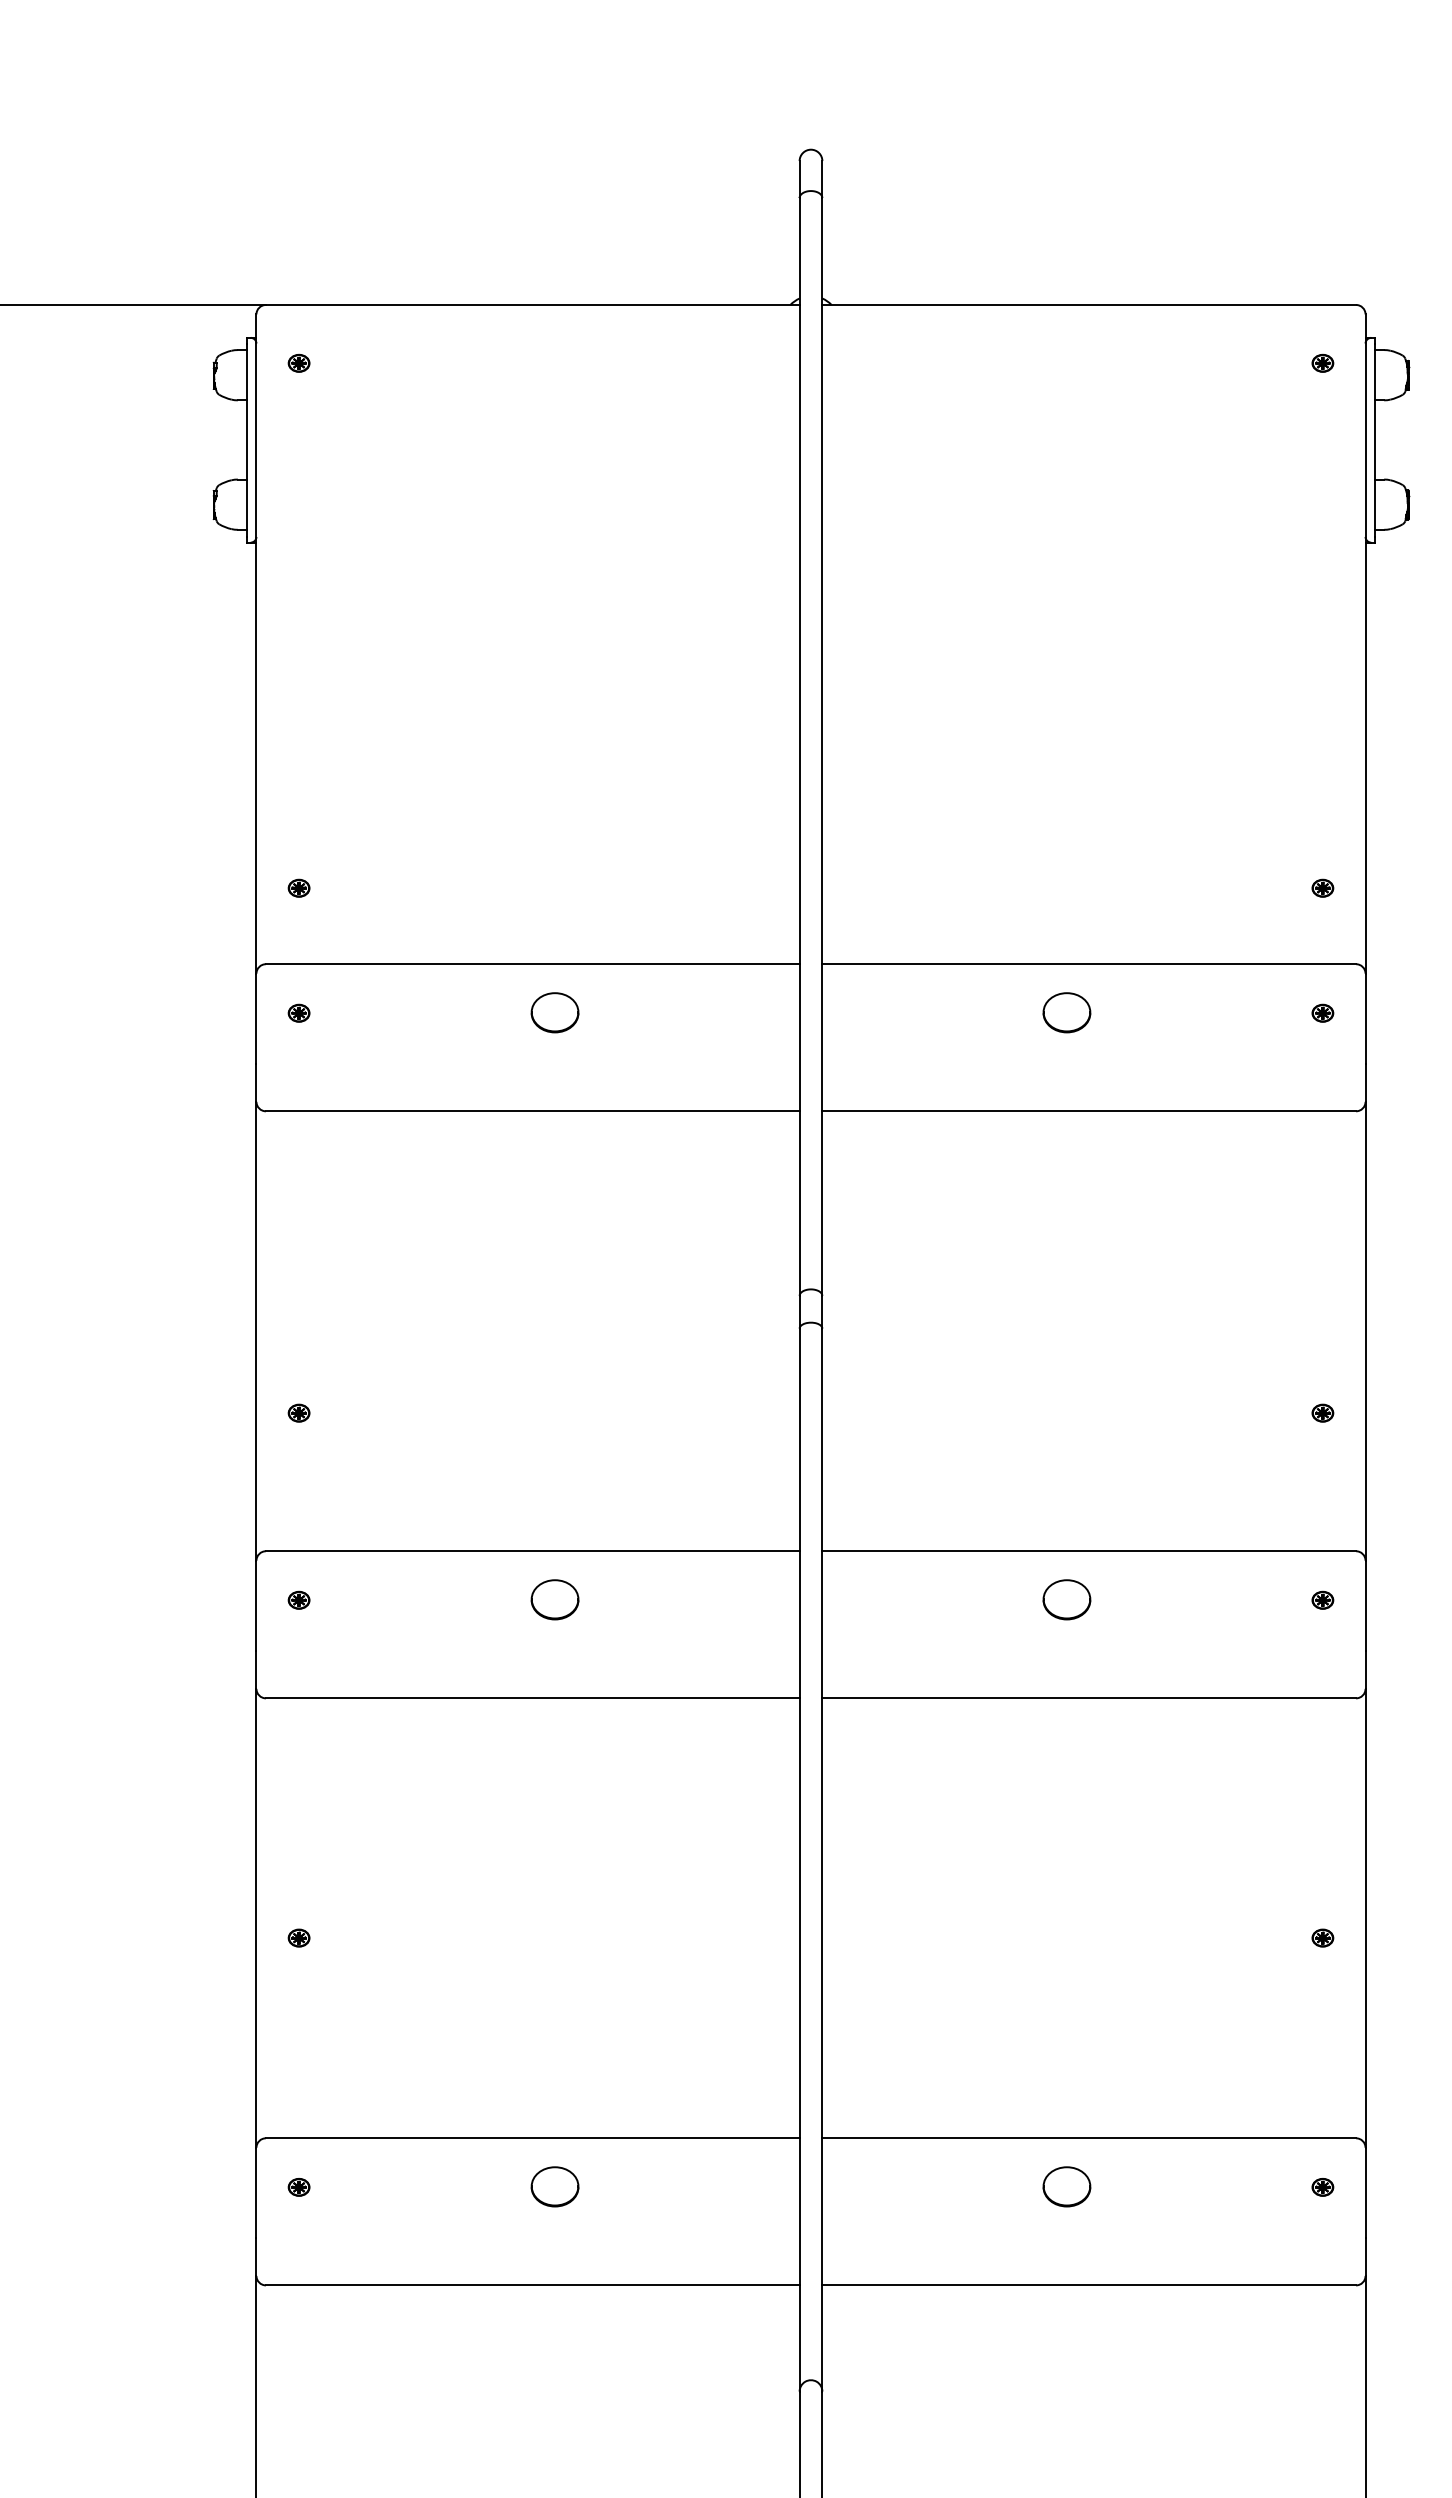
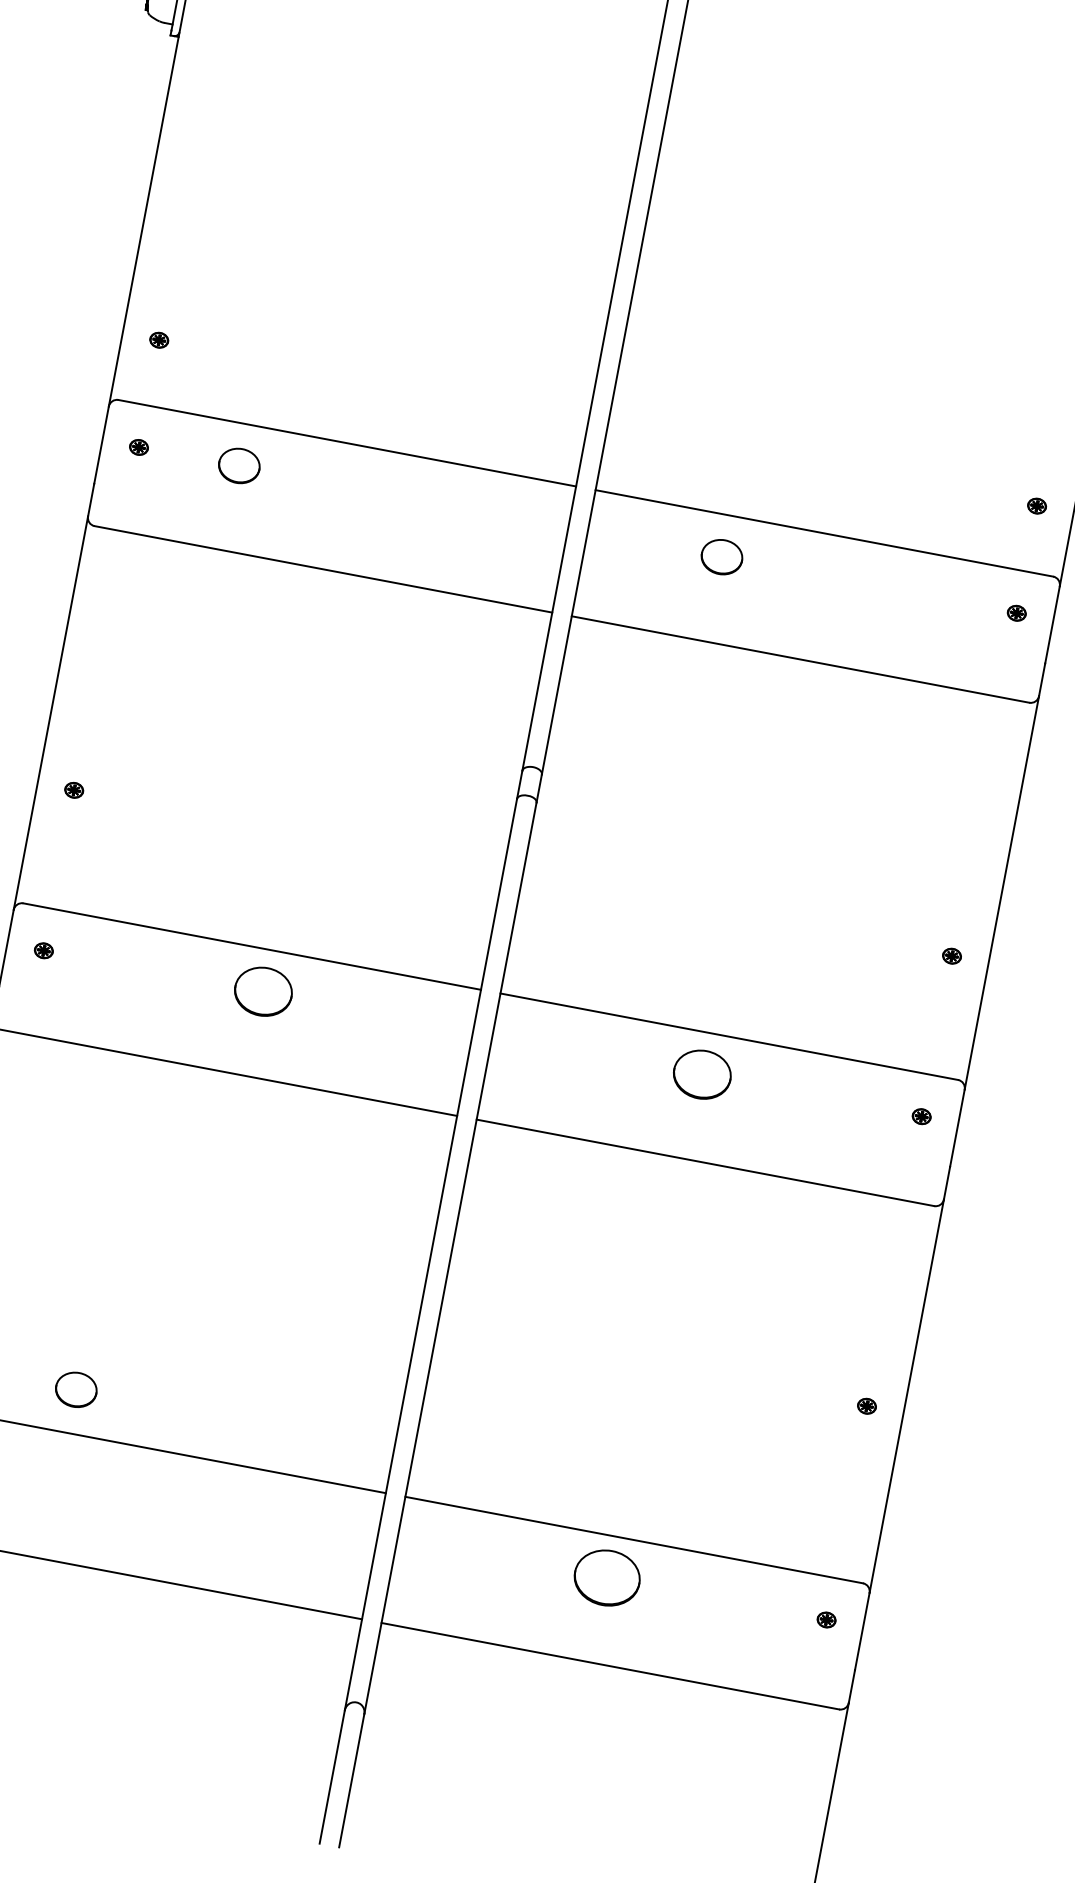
part: (554, 1012) -> (238, 465), moved
part: (1066, 1012) -> (721, 556), moved
part: (554, 1599) -> (263, 991), size x1.4
part: (1066, 1599) -> (702, 1074), size x1.4
part: (554, 2186) -> (75, 1389), moved
part: (1066, 2186) -> (606, 1577), size x1.6

